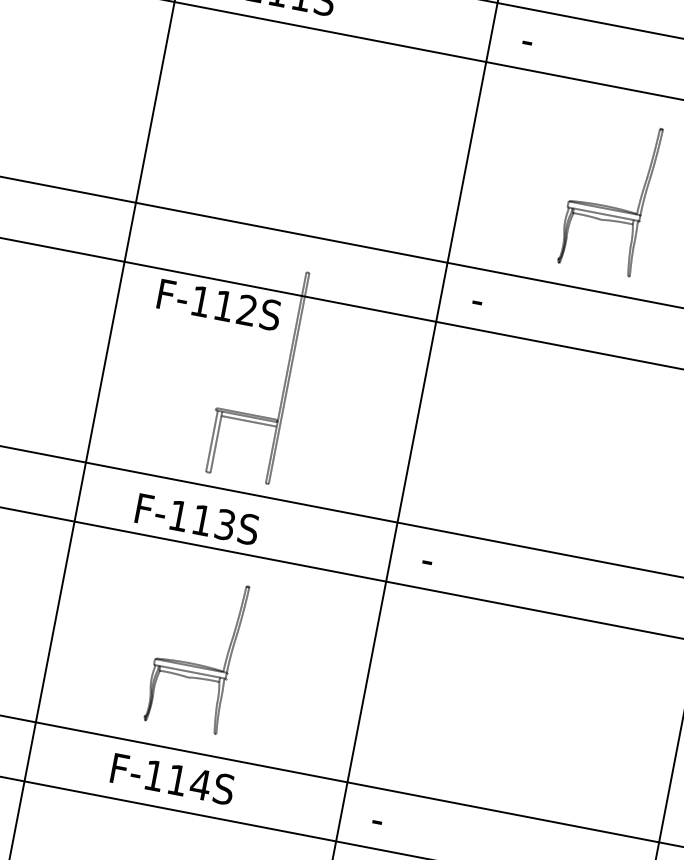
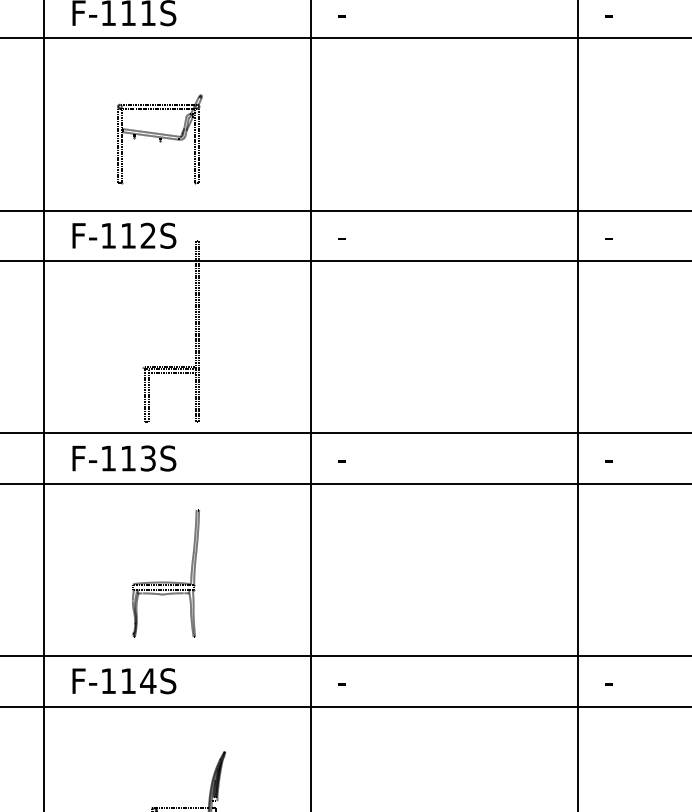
part: (286, 145) -> (159, 139), added
part: (607, 205) -> (434, 137), removed
text: (219, 304) -> (124, 235), moved
text: (197, 519) -> (124, 458), moved
text: (172, 779) -> (124, 681), moved

